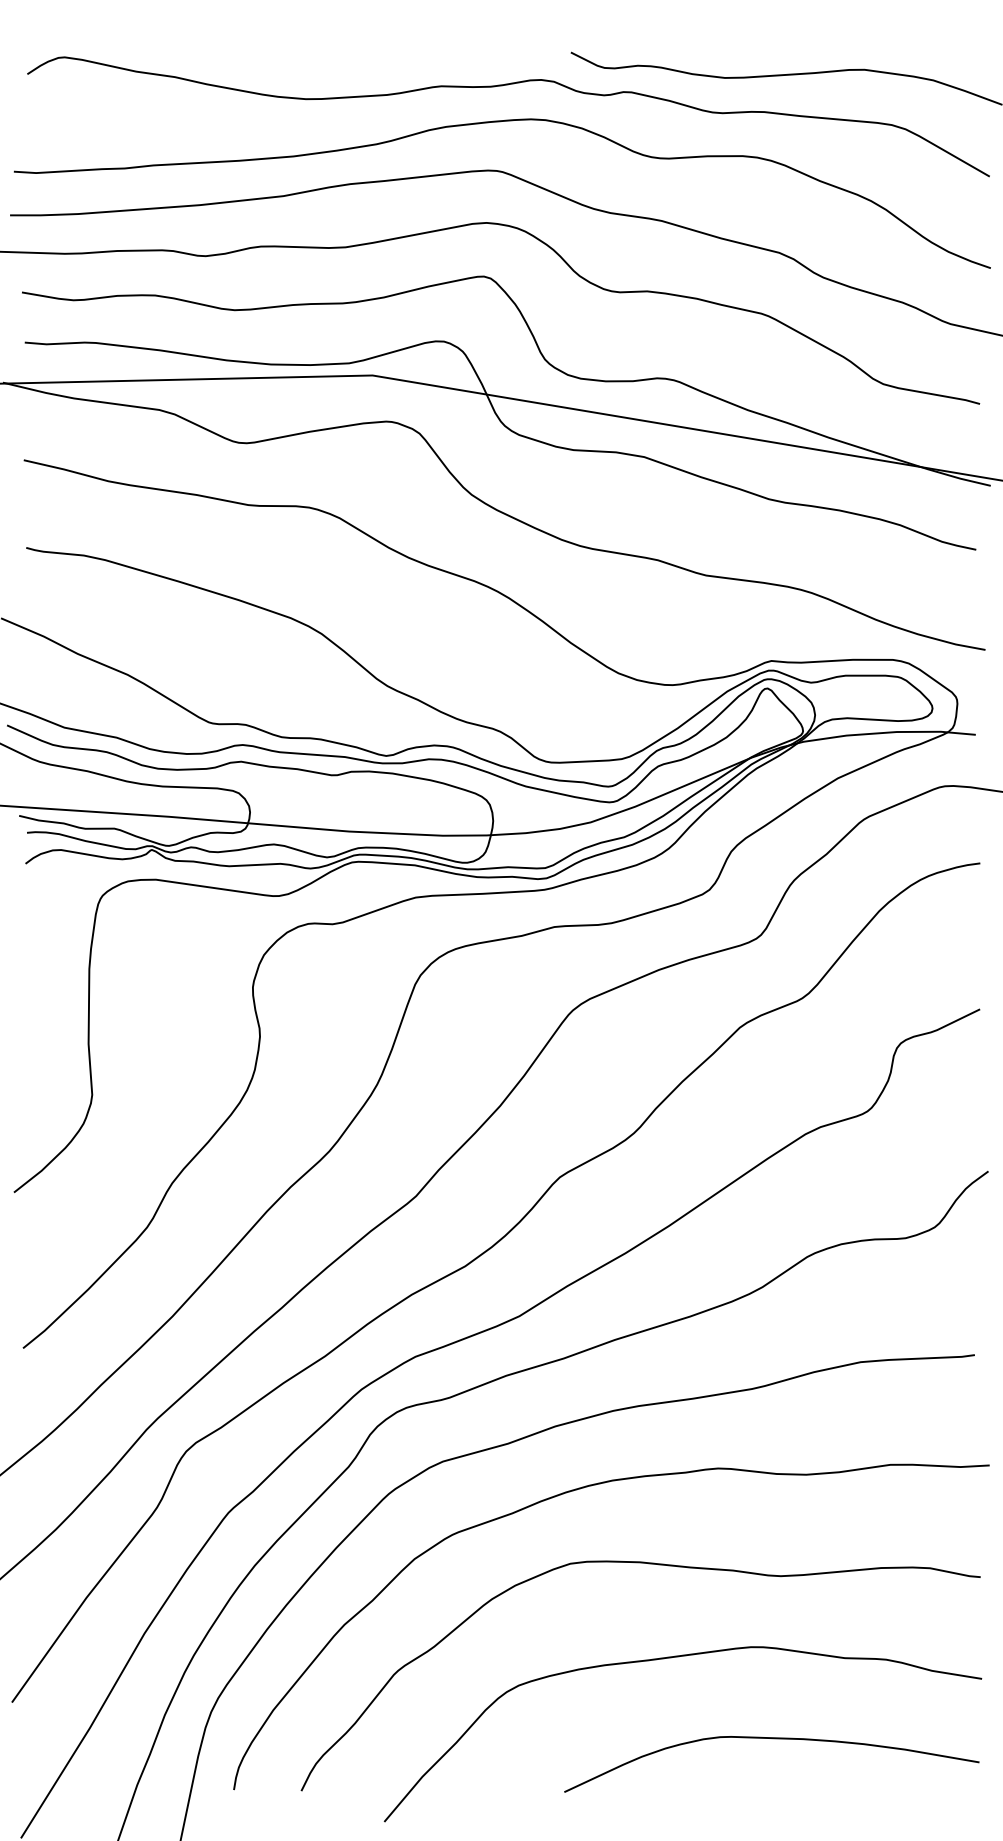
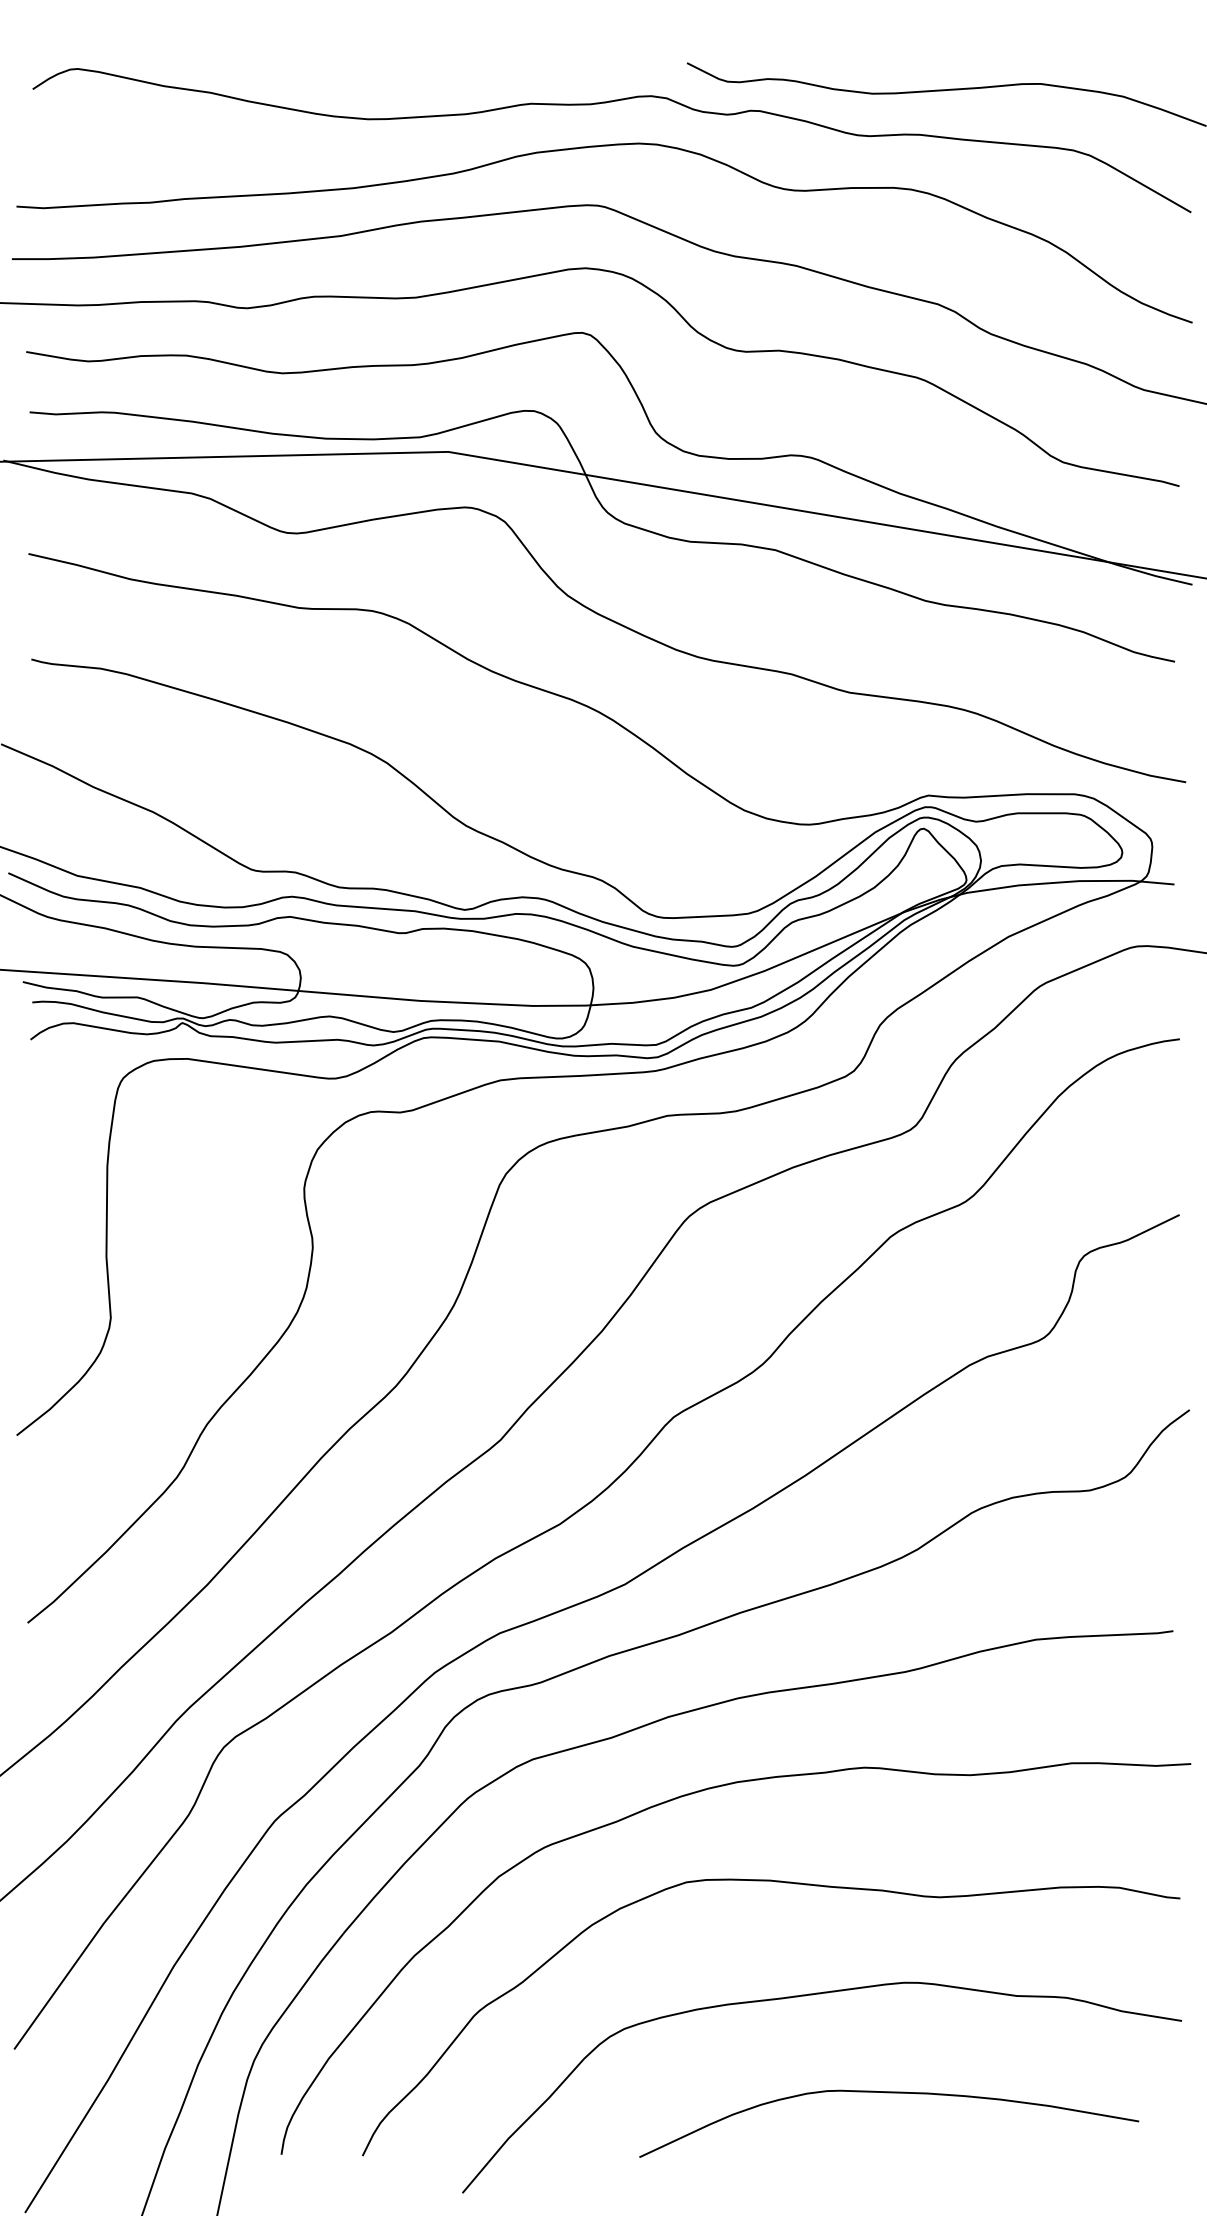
curve: (772, 1739) -> (890, 2093), moved

